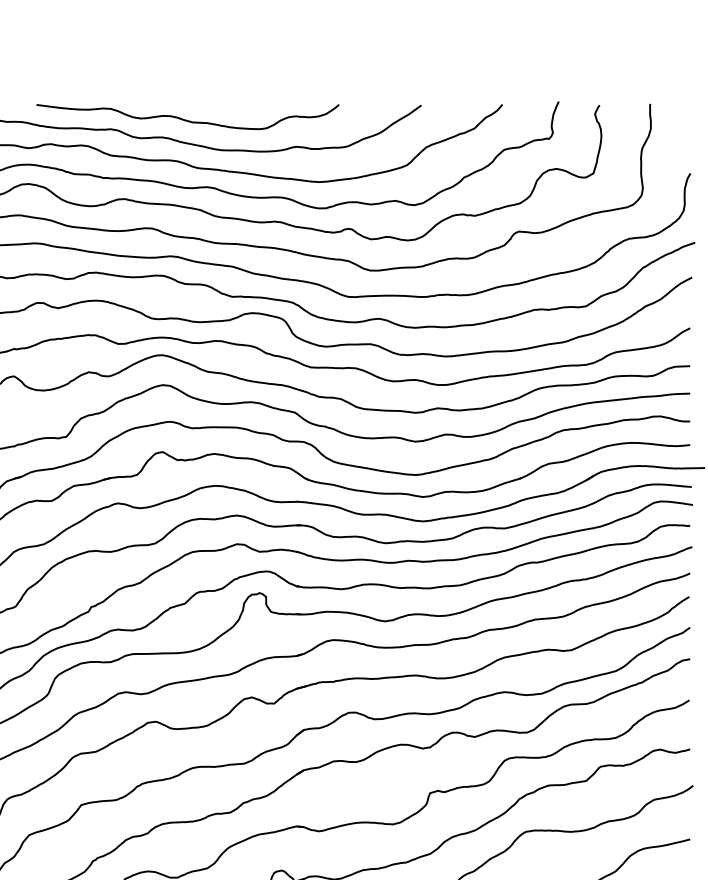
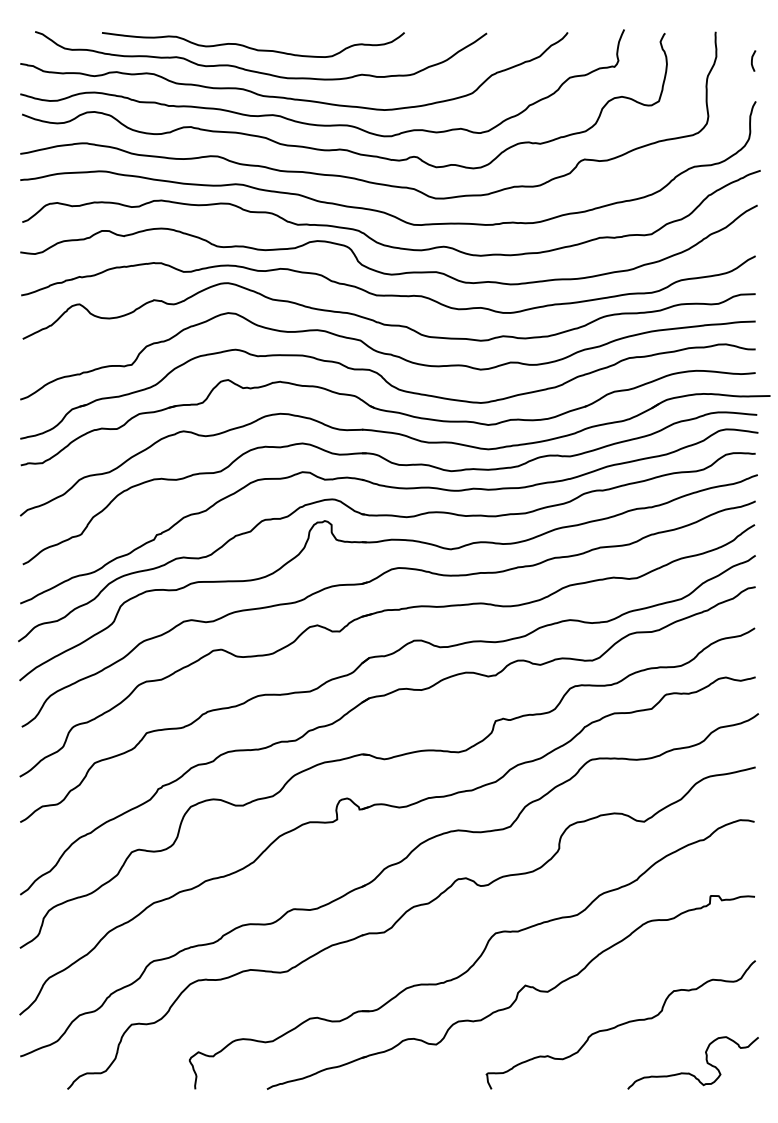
curve: (687, 132) -> (752, 60), added

